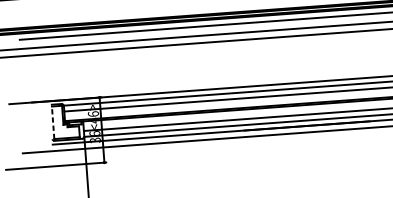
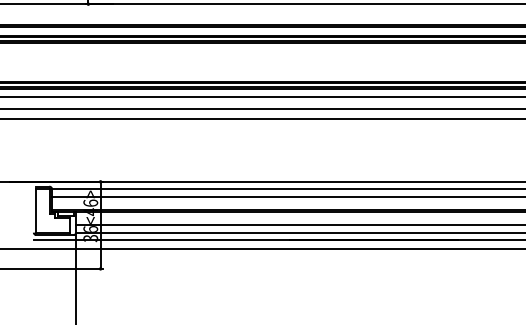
line: (53, 122) -> (36, 210), dashed -> solid

